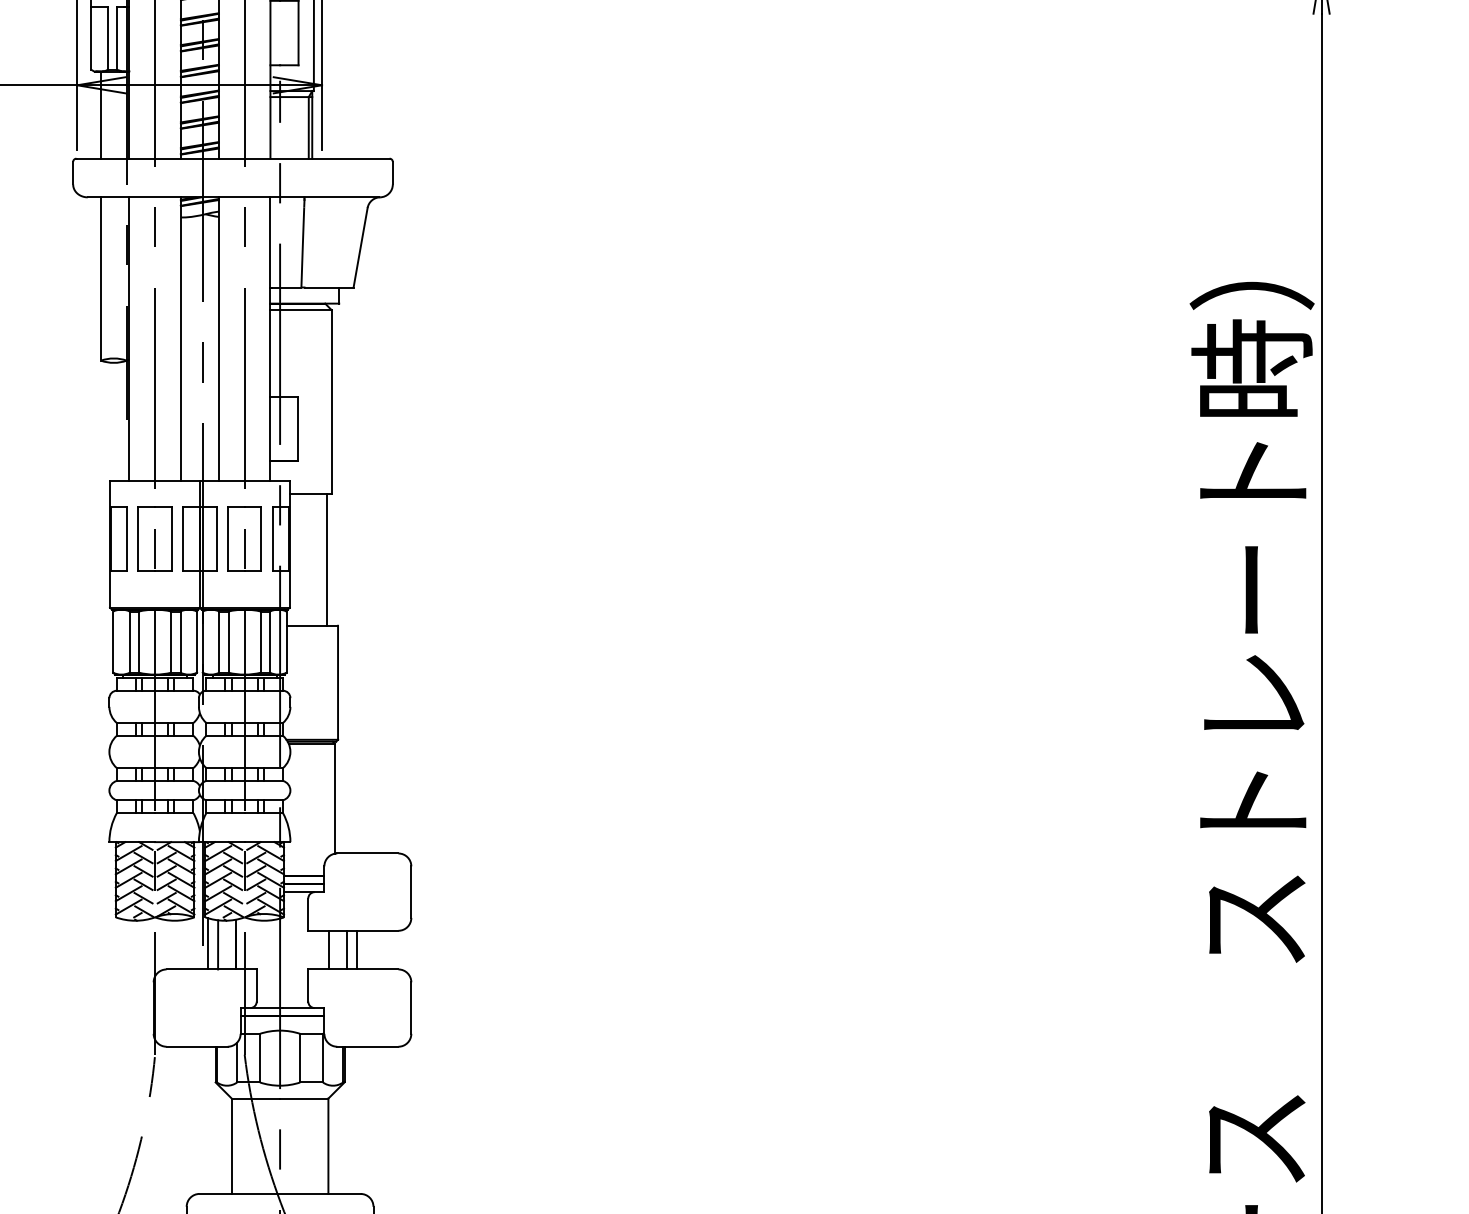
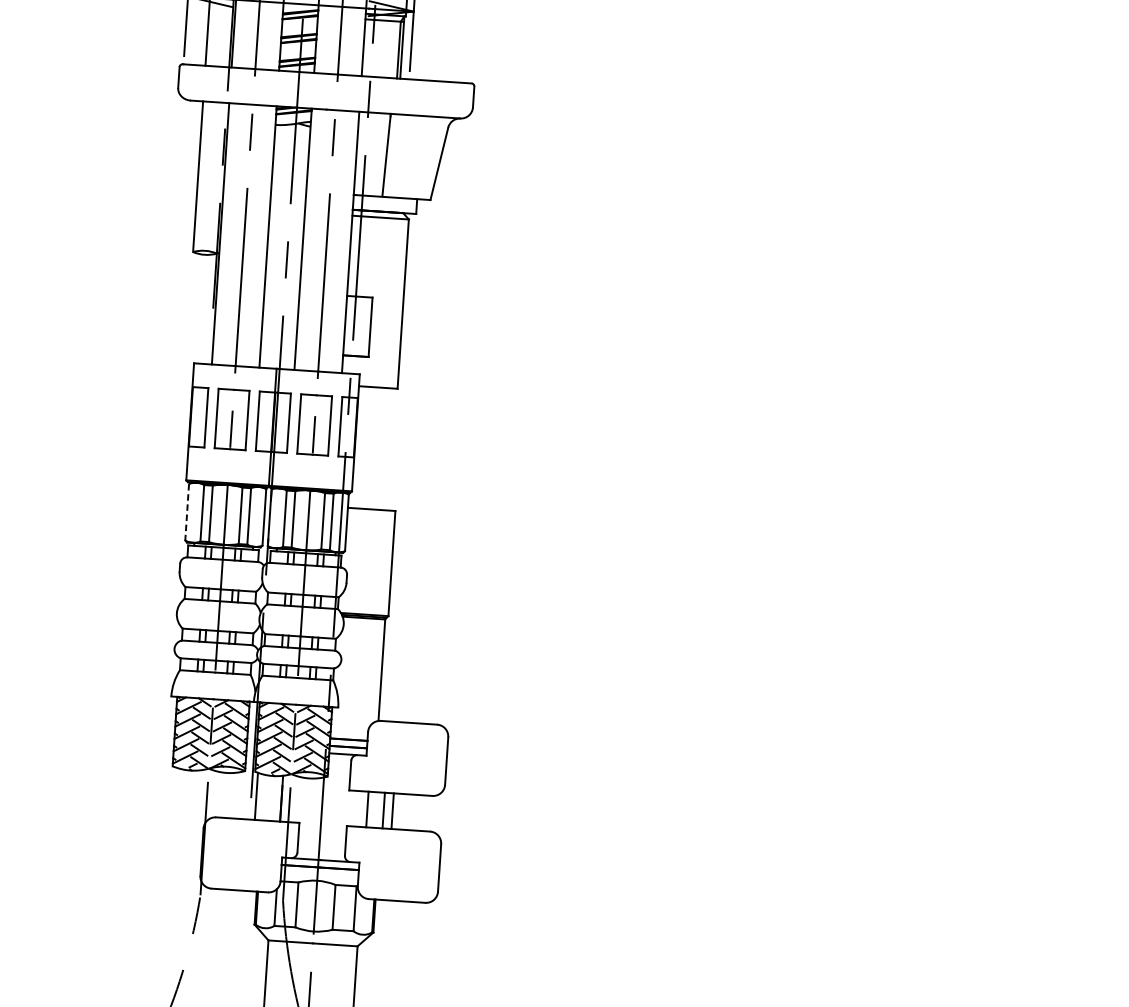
line: (326, 559) -> (388, 449), removed
line: (113, 642) -> (187, 512), solid -> dashed
line: (218, 944) -> (265, 797), removed

